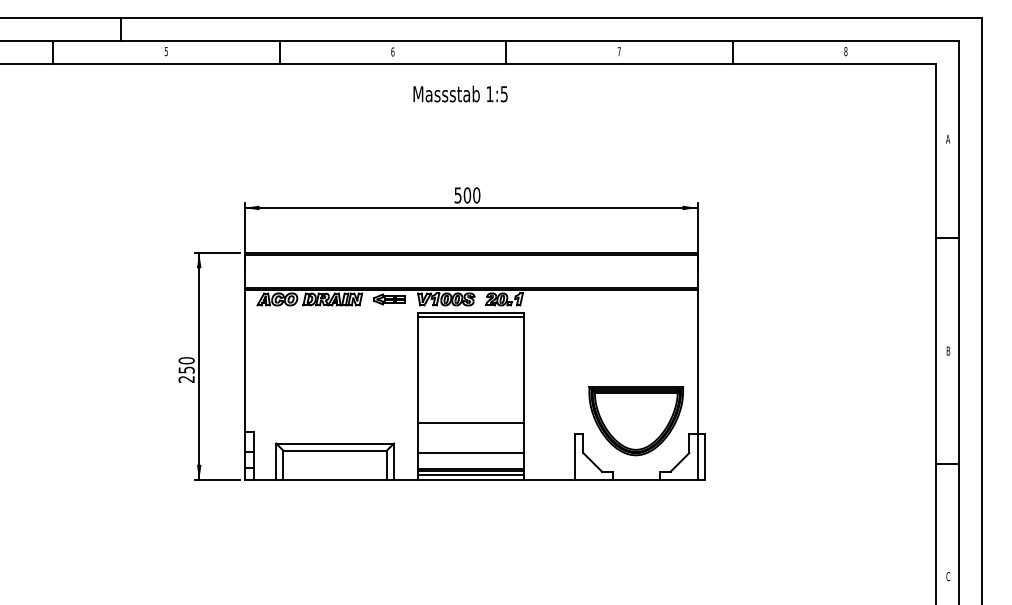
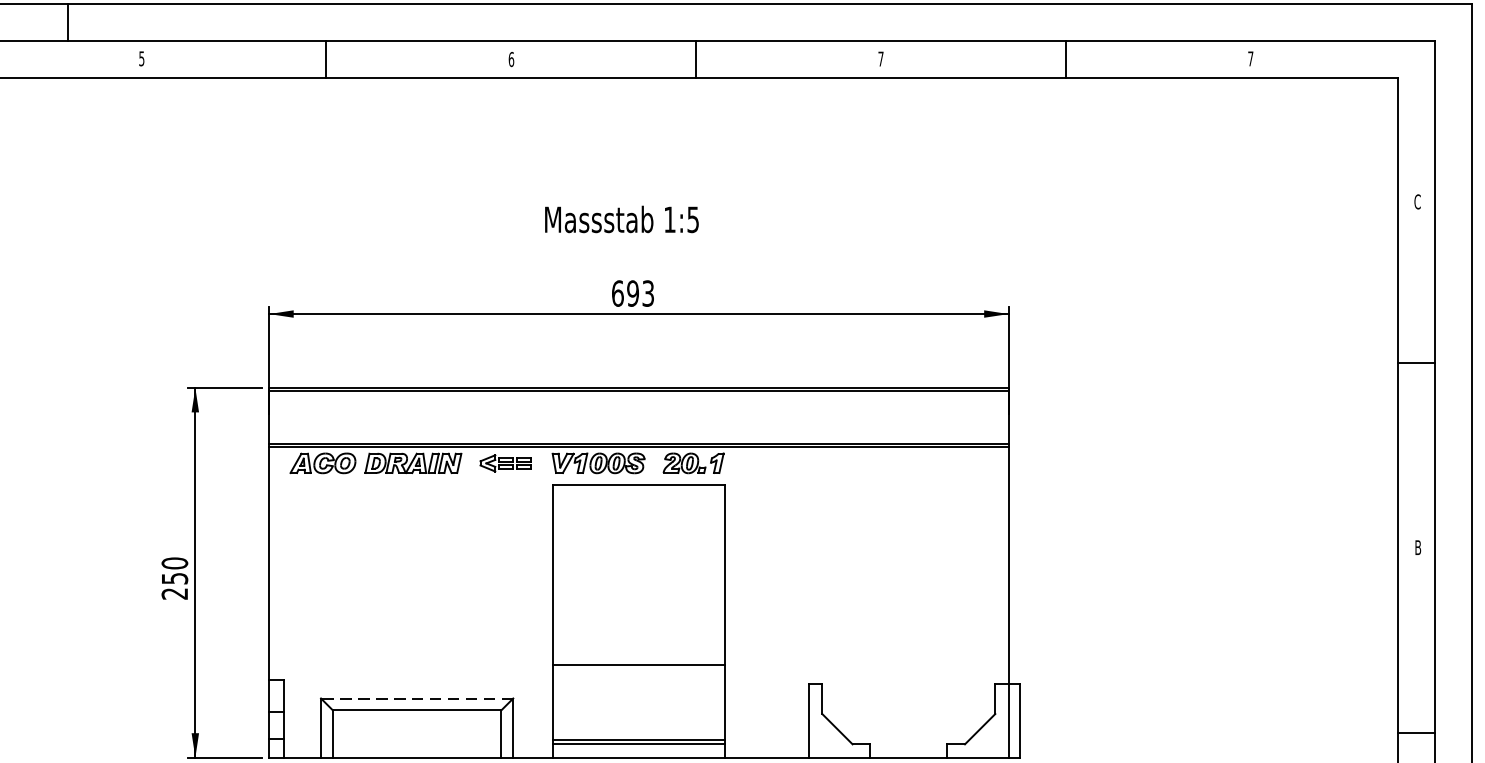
text: (845, 51) -> (1250, 58), 8 -> 7
text: (460, 93) -> (621, 218), moved
text: (948, 138) -> (1418, 200), A -> C
text: (467, 195) -> (633, 293), 500 -> 693
line: (470, 317) -> (638, 492), removed
part: (636, 421) -> (909, 662), removed
line: (335, 443) -> (417, 698), solid -> dashed
line: (470, 452) -> (638, 713), removed
line: (470, 475) -> (638, 750), removed

